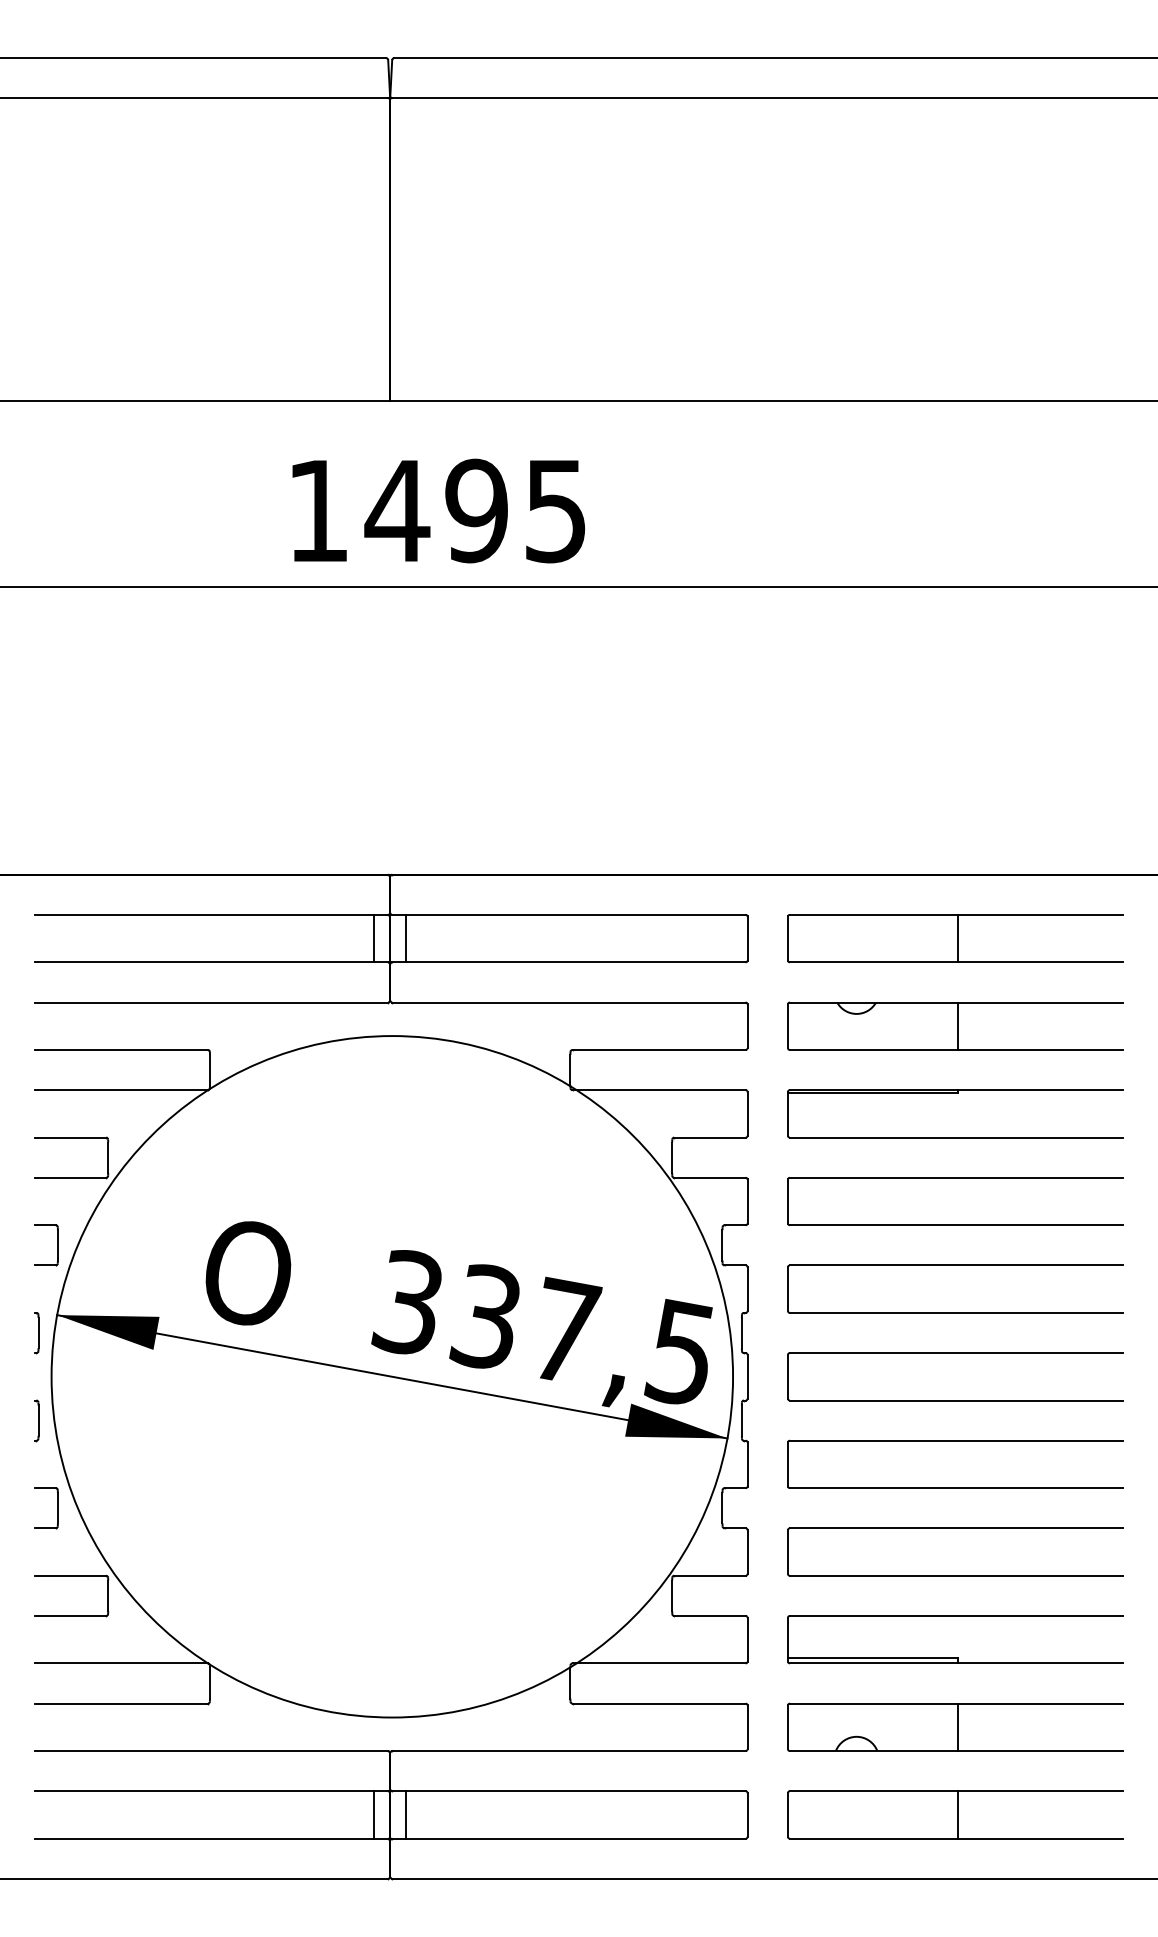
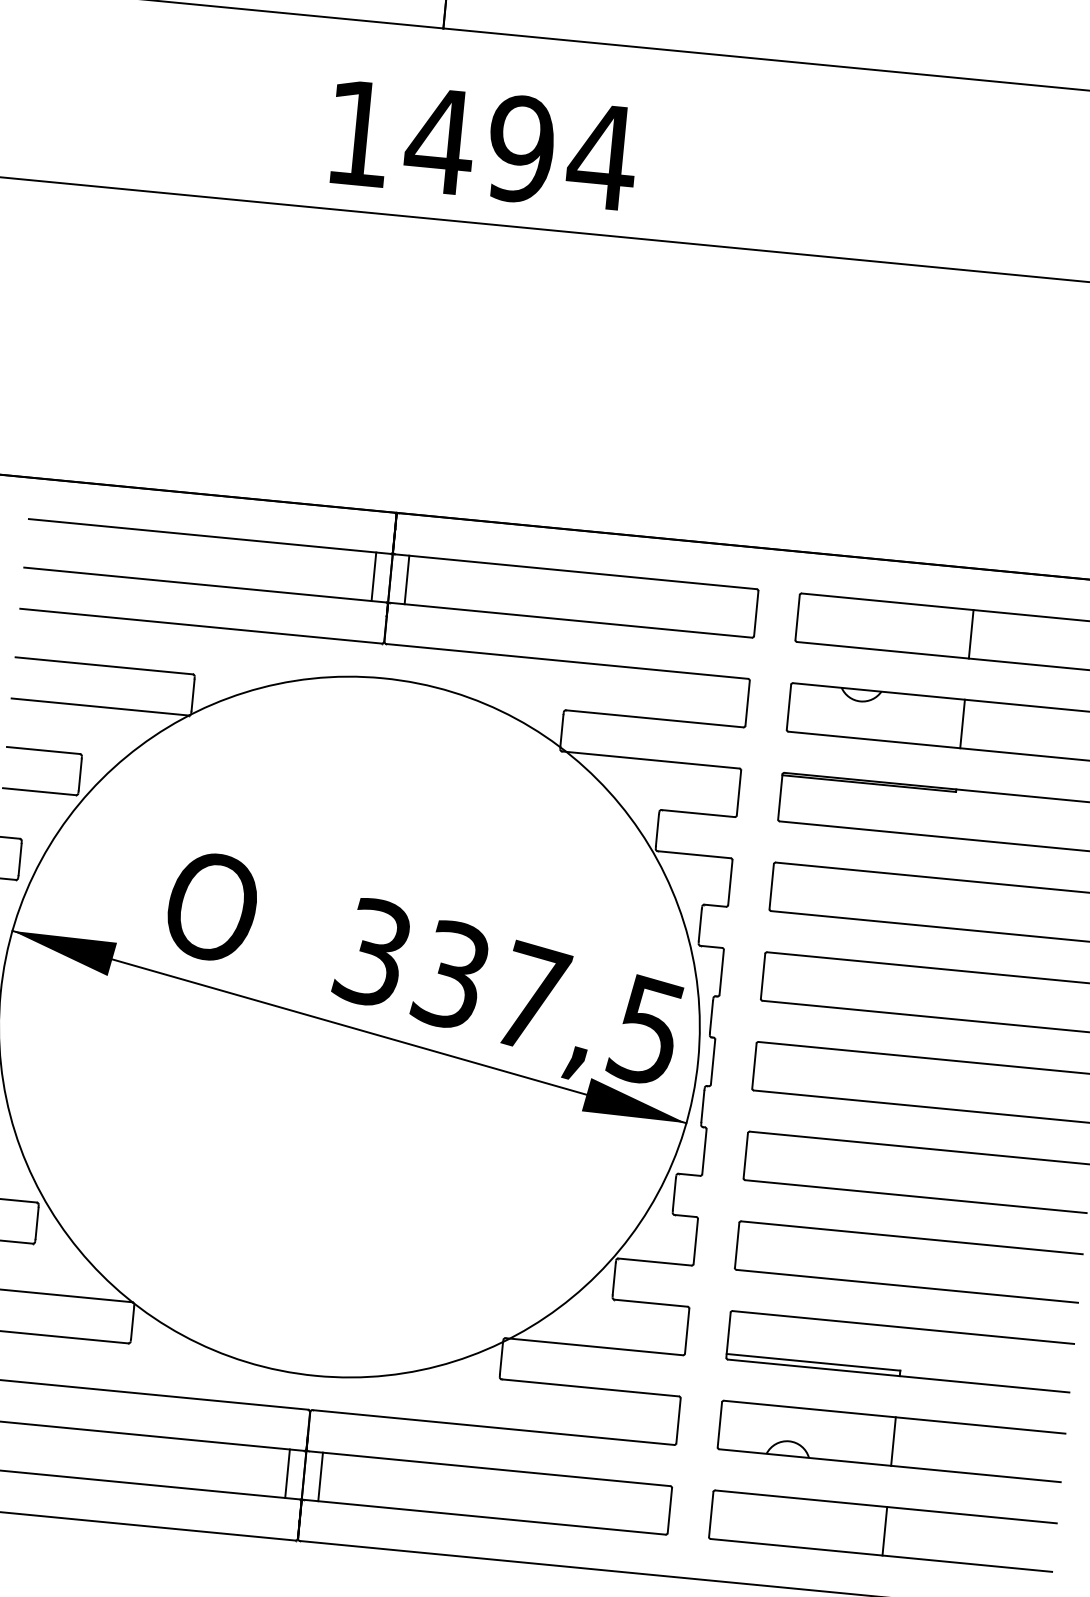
text: (555, 511) -> (601, 157), 1495 -> 1494

